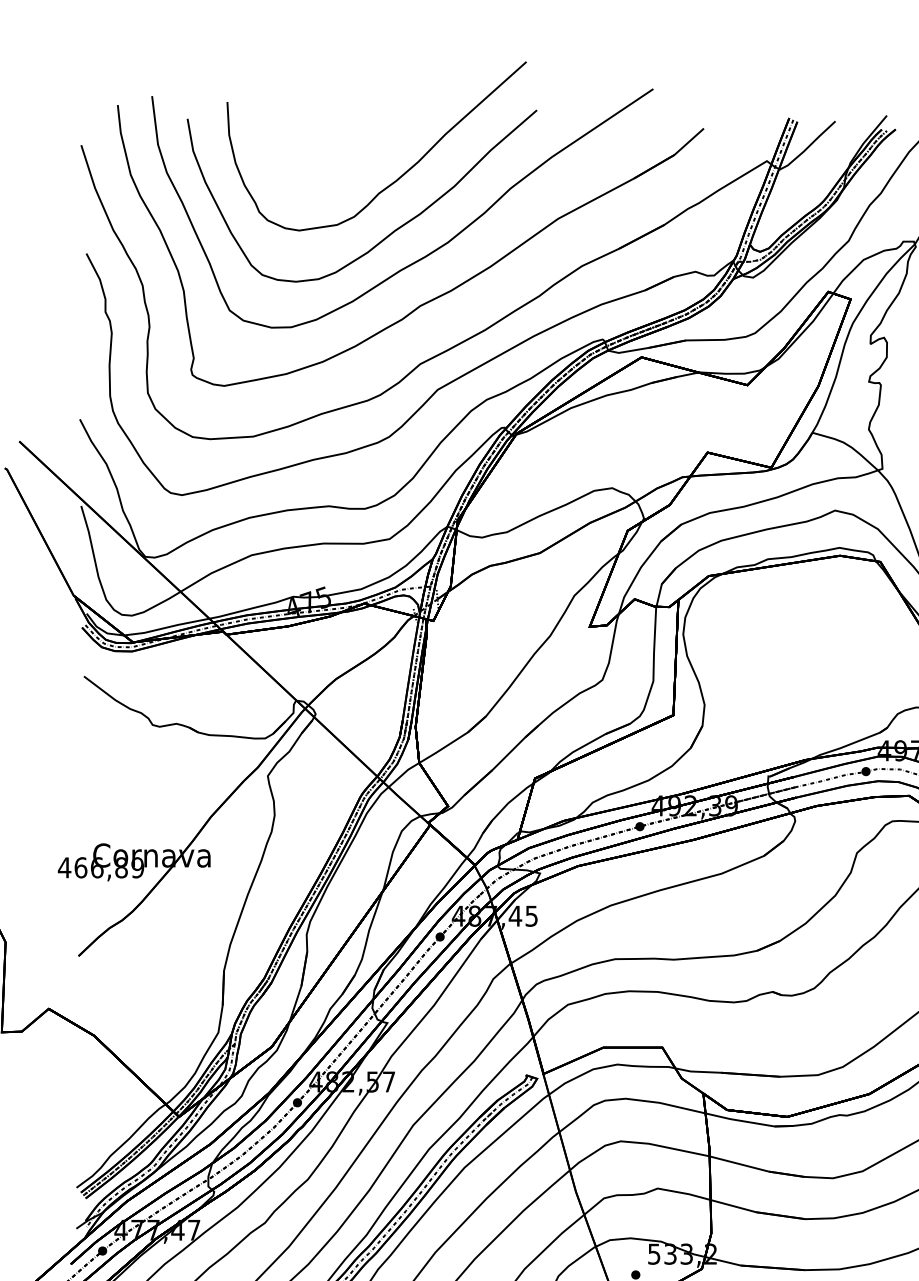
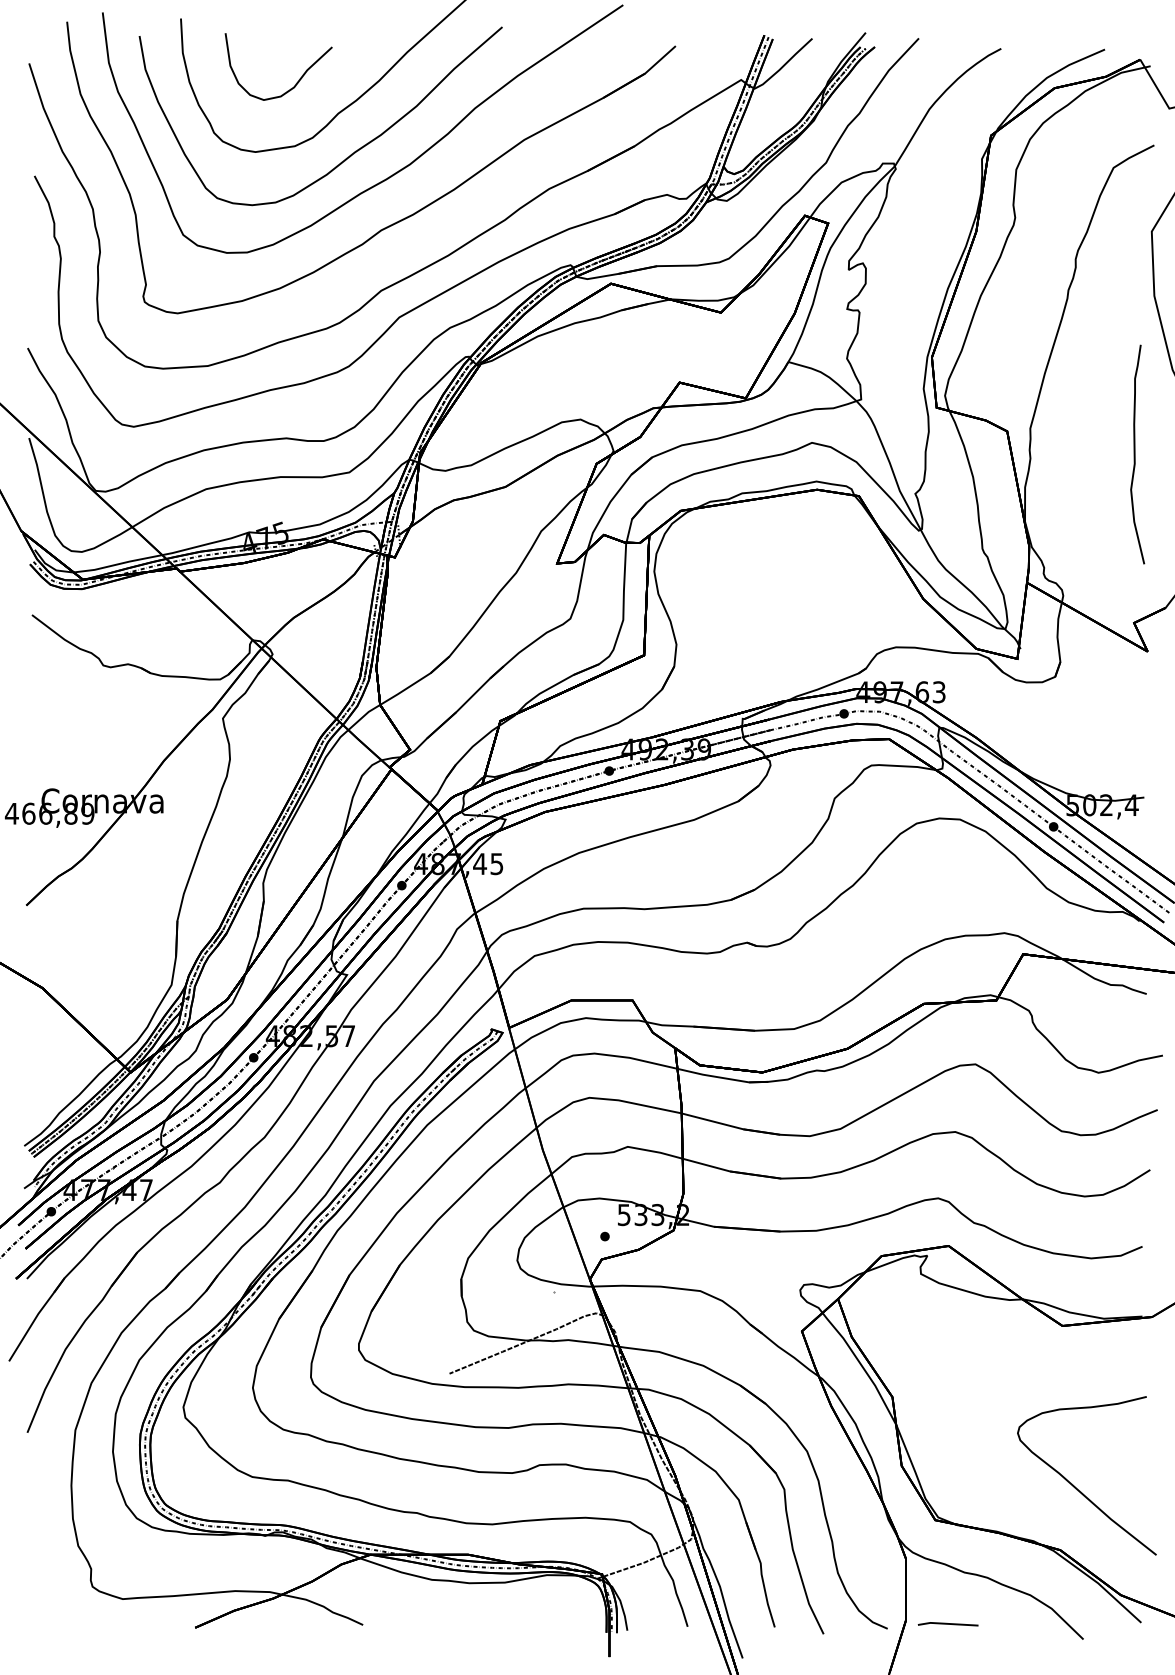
curve: (338, 163) -> (296, 82), added

